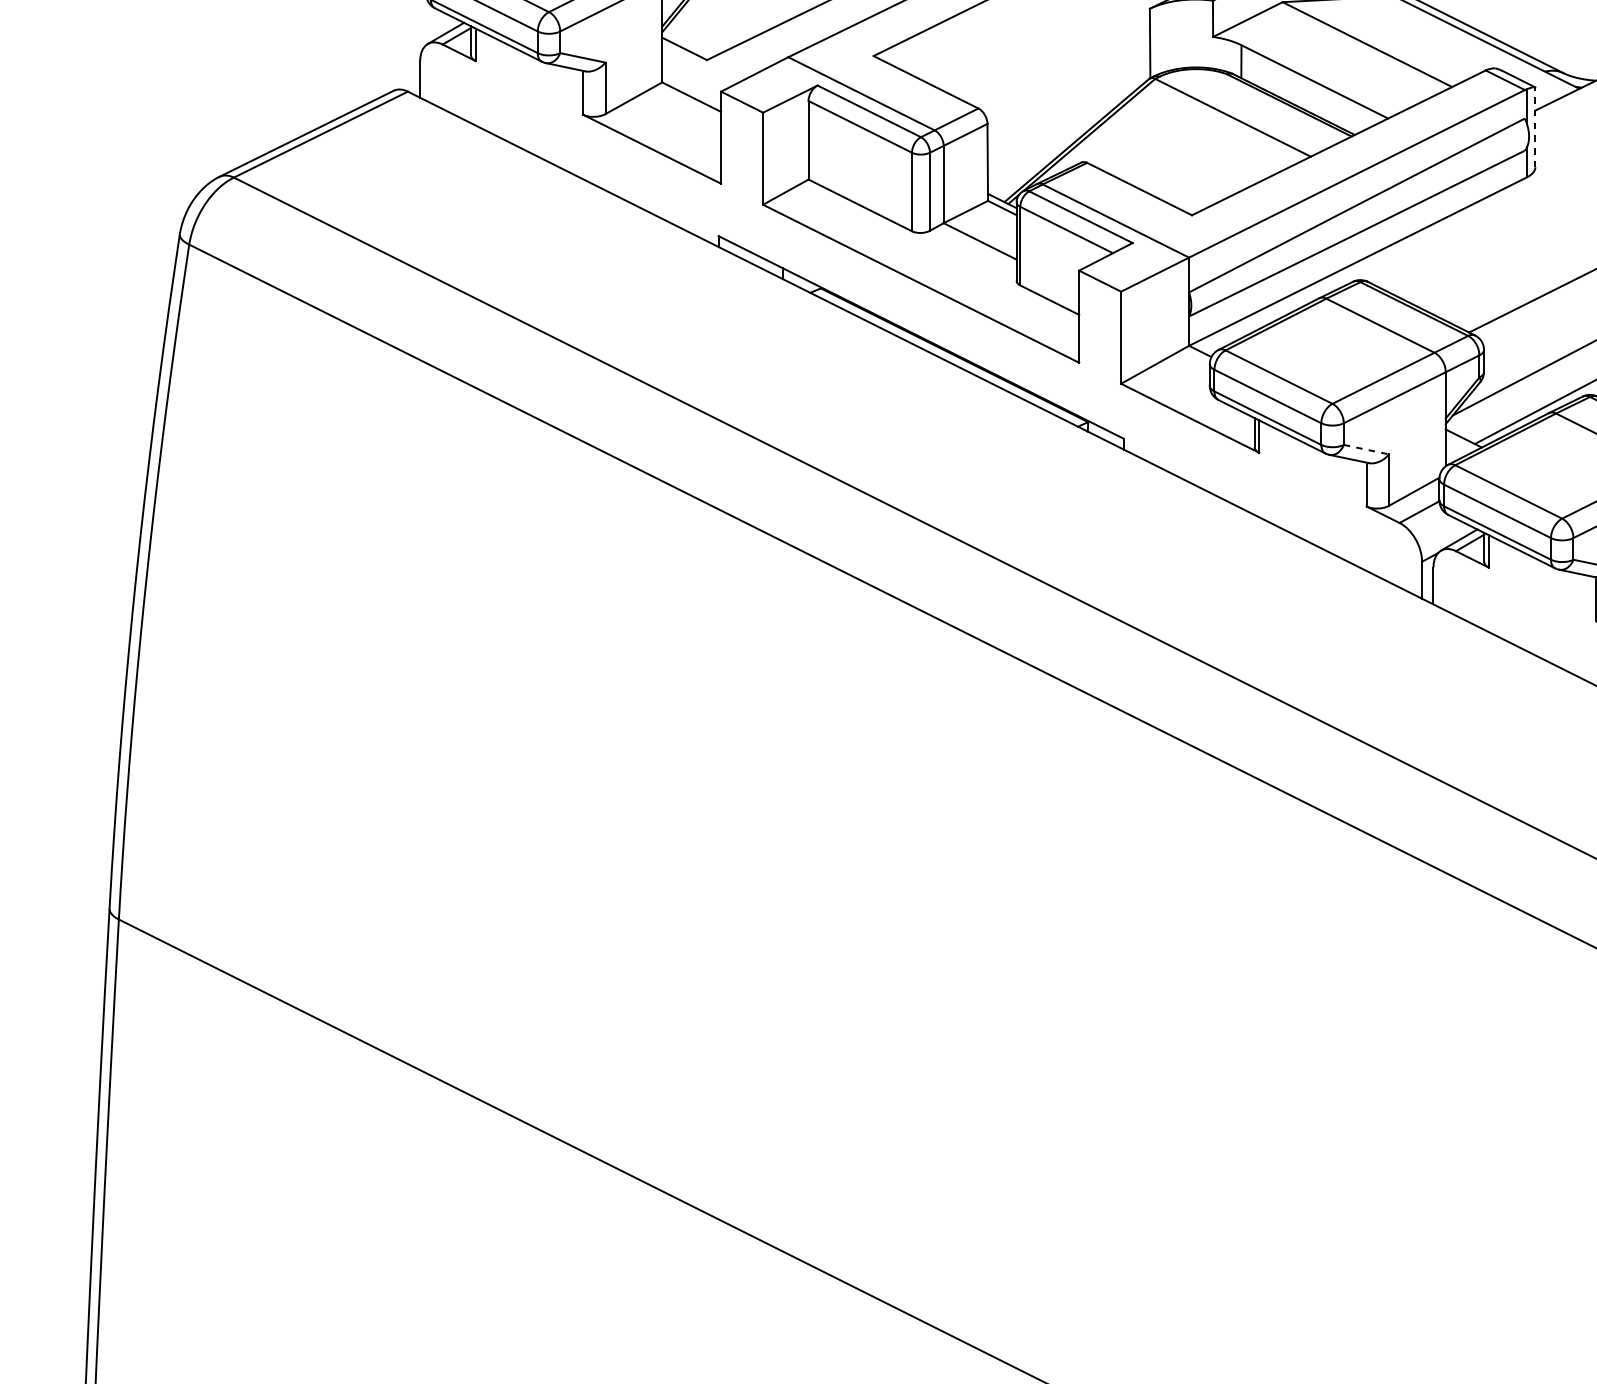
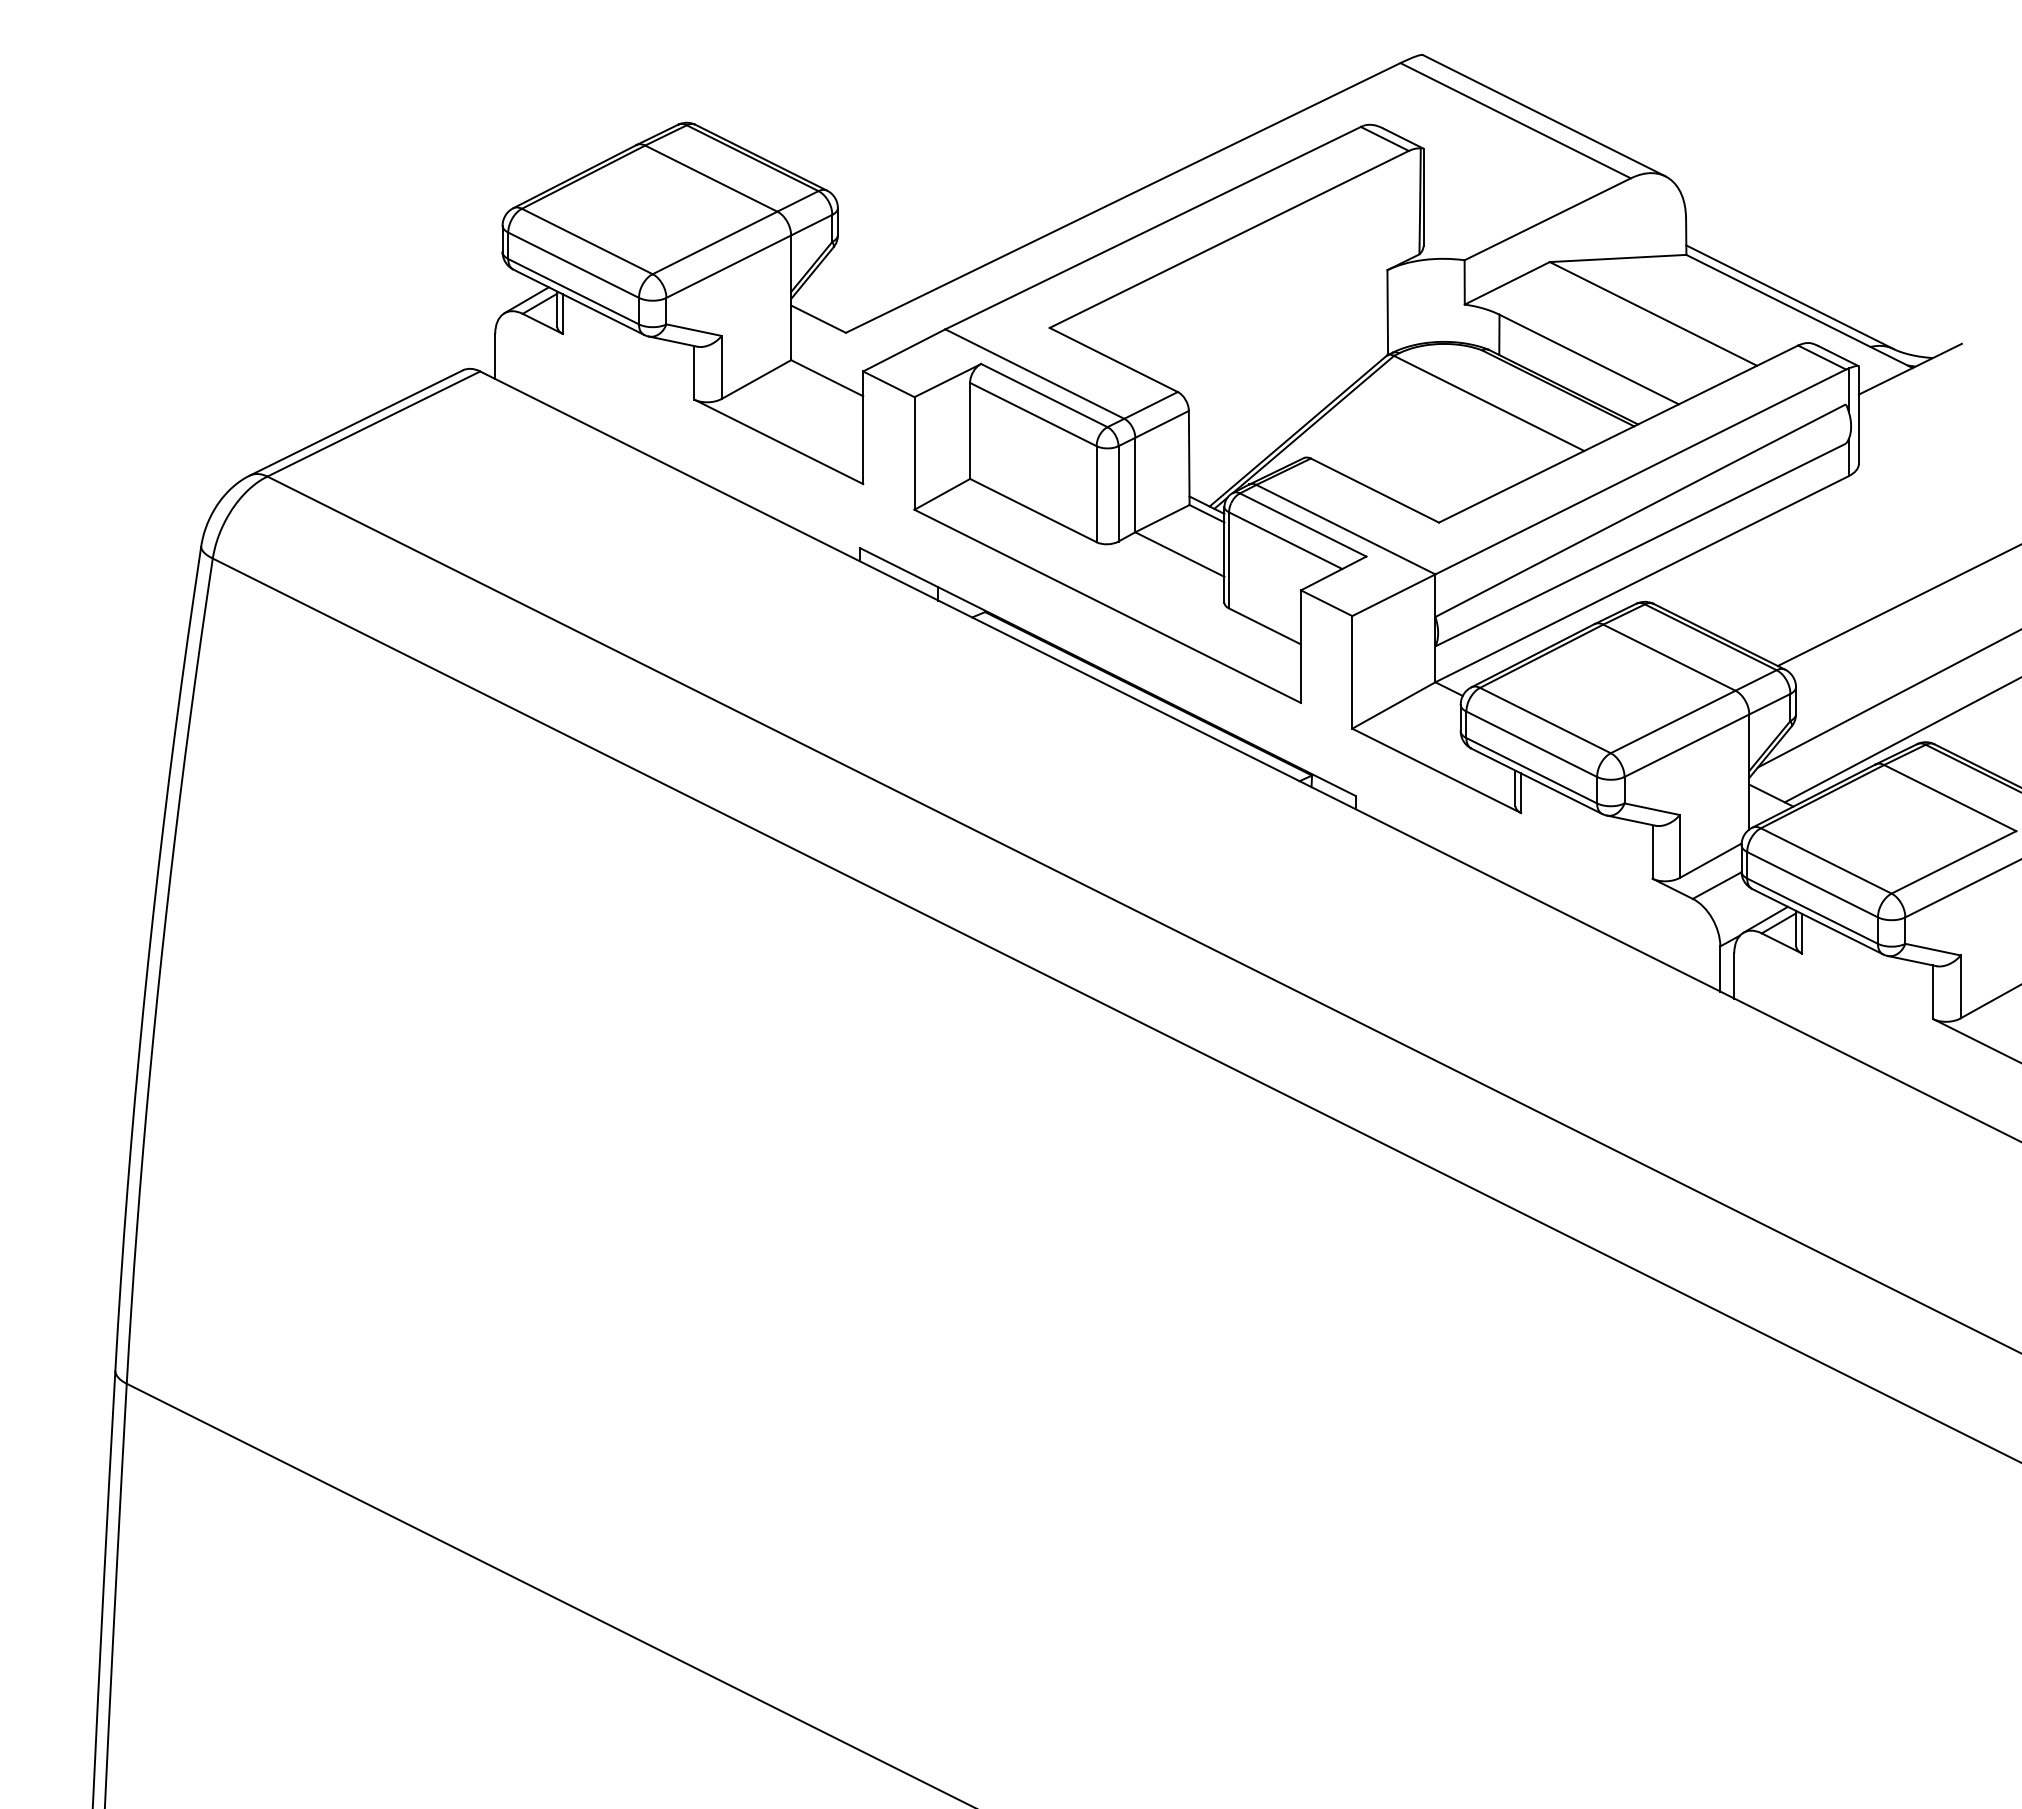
line: (1535, 127) -> (1858, 415), dashed -> solid
line: (1366, 449) -> (1652, 809), dashed -> solid

